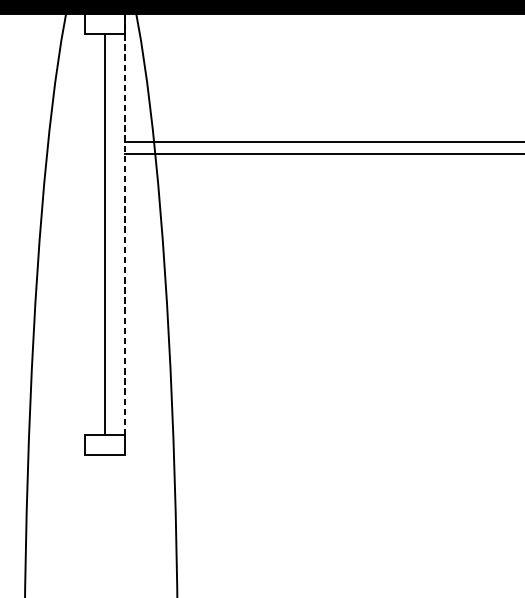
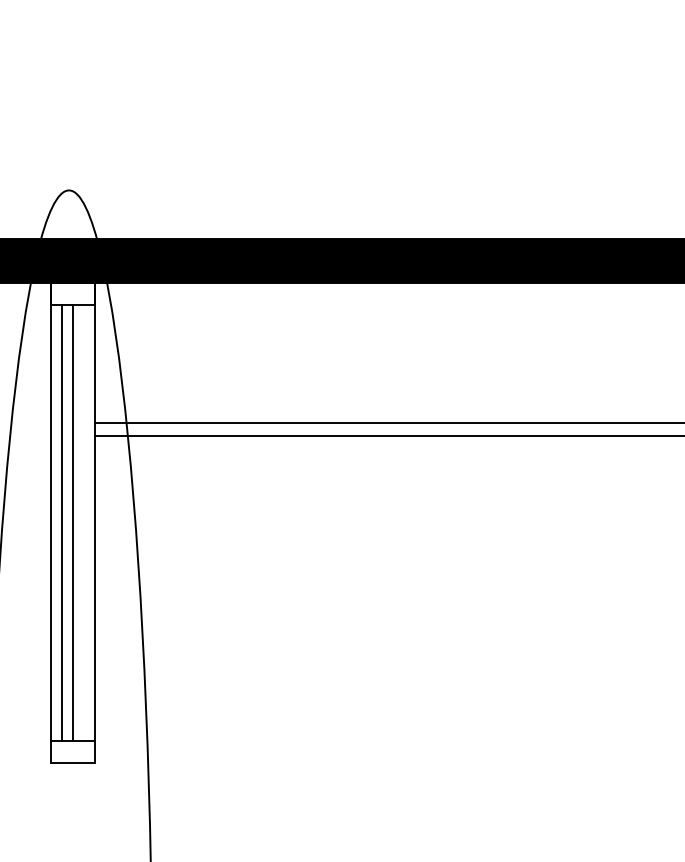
line: (124, 223) -> (94, 511), dashed -> solid
line: (85, 224) -> (51, 512), added
line: (95, 234) -> (62, 522), added

